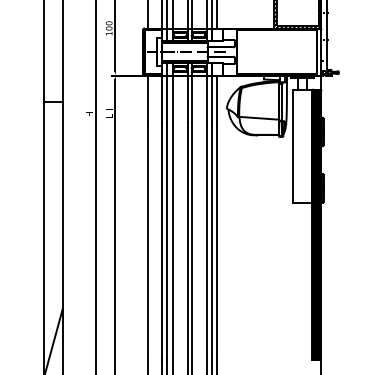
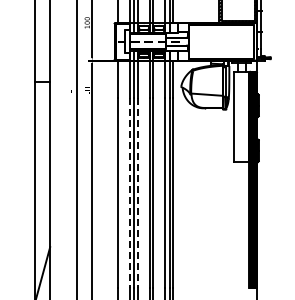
line: (161, 241) -> (129, 193), solid -> dashed
line: (173, 241) -> (138, 193), solid -> dashed

